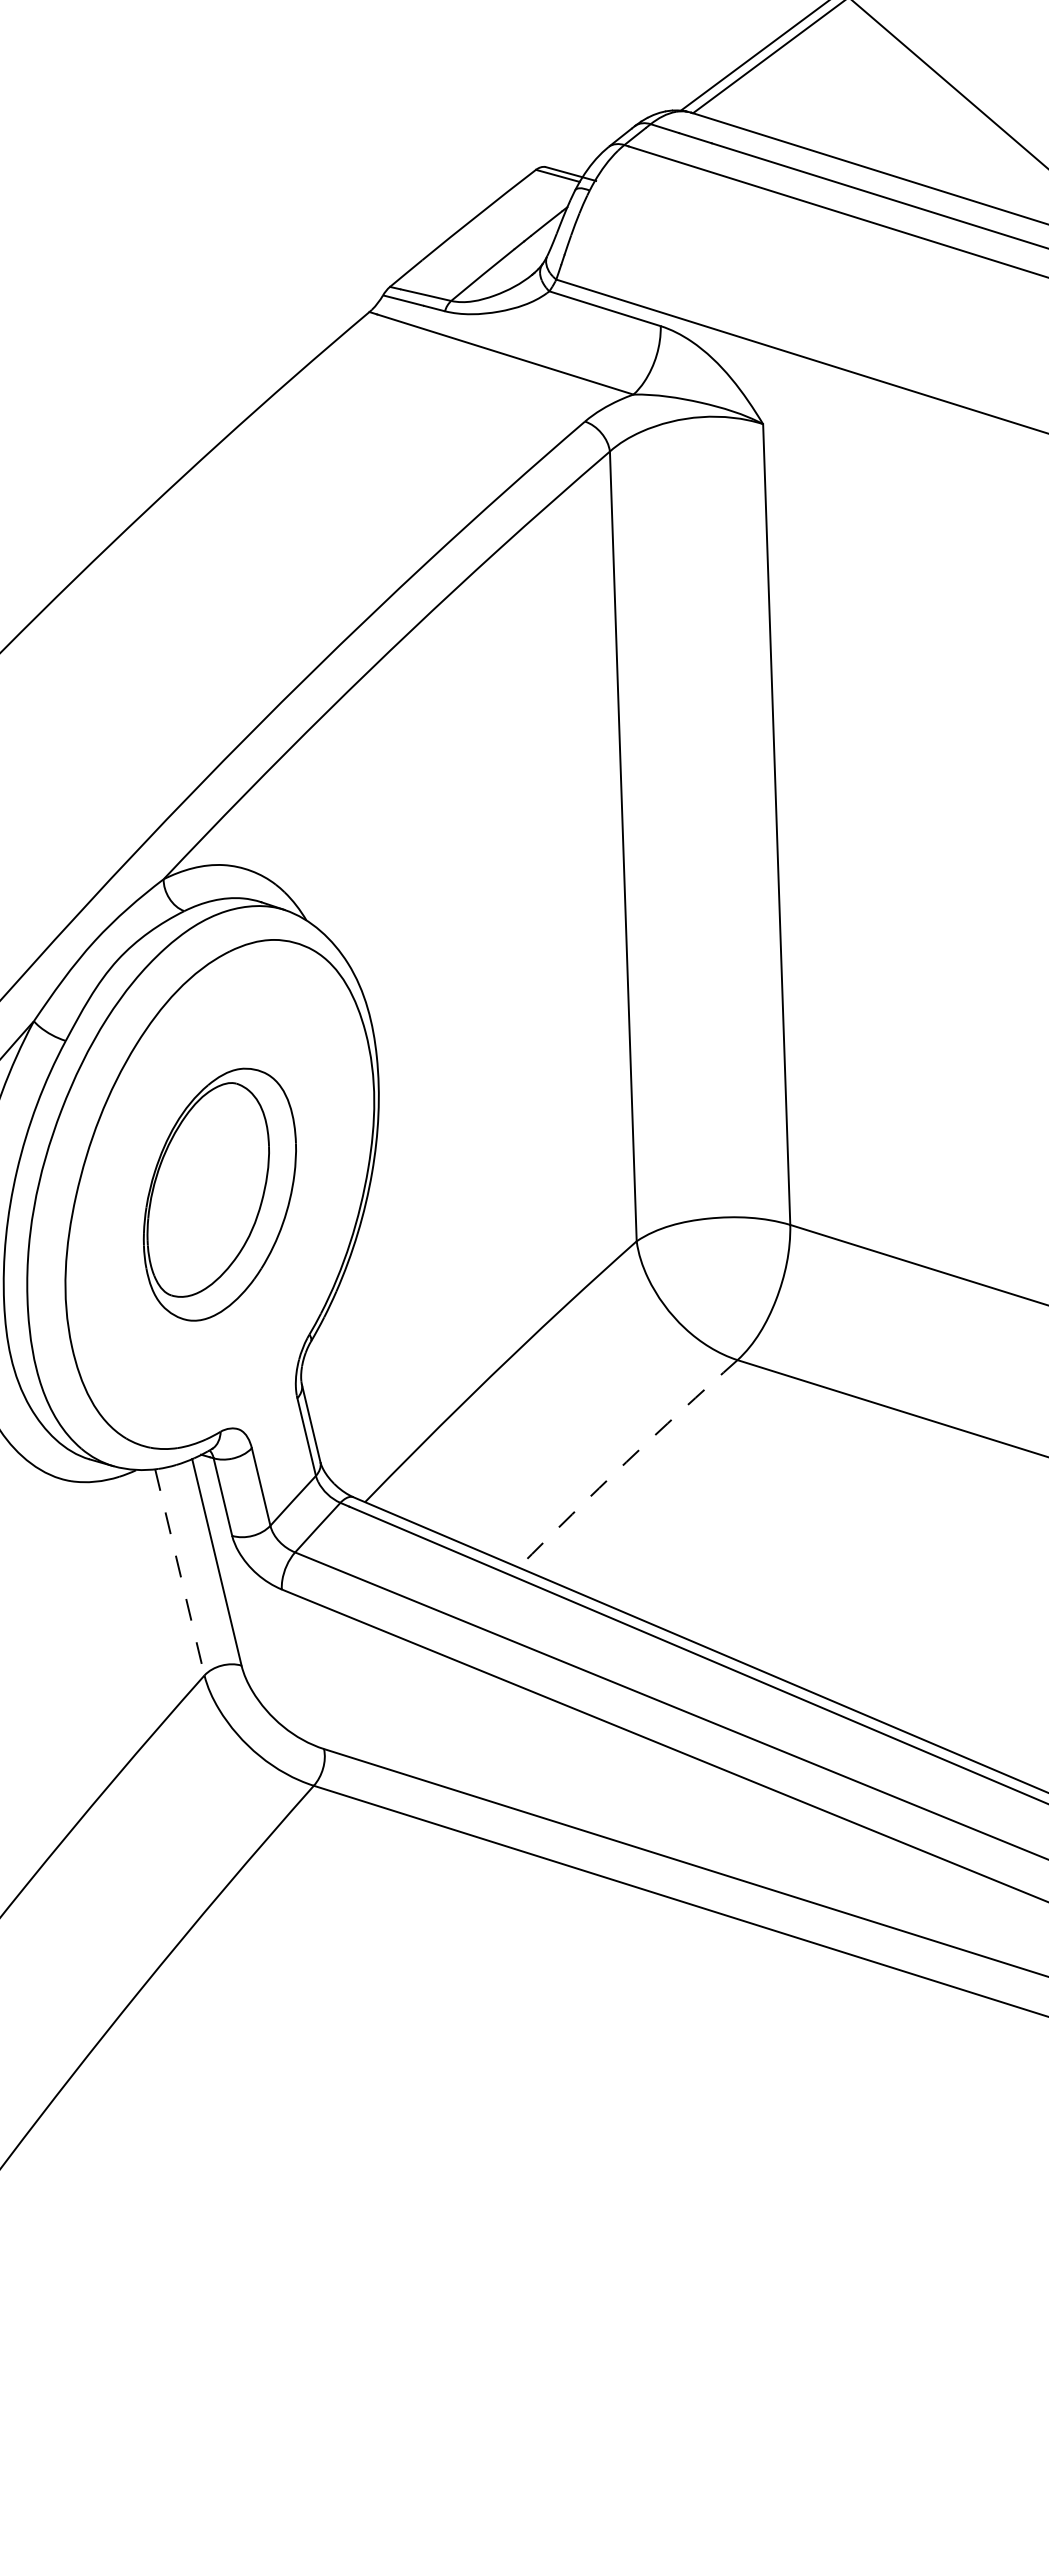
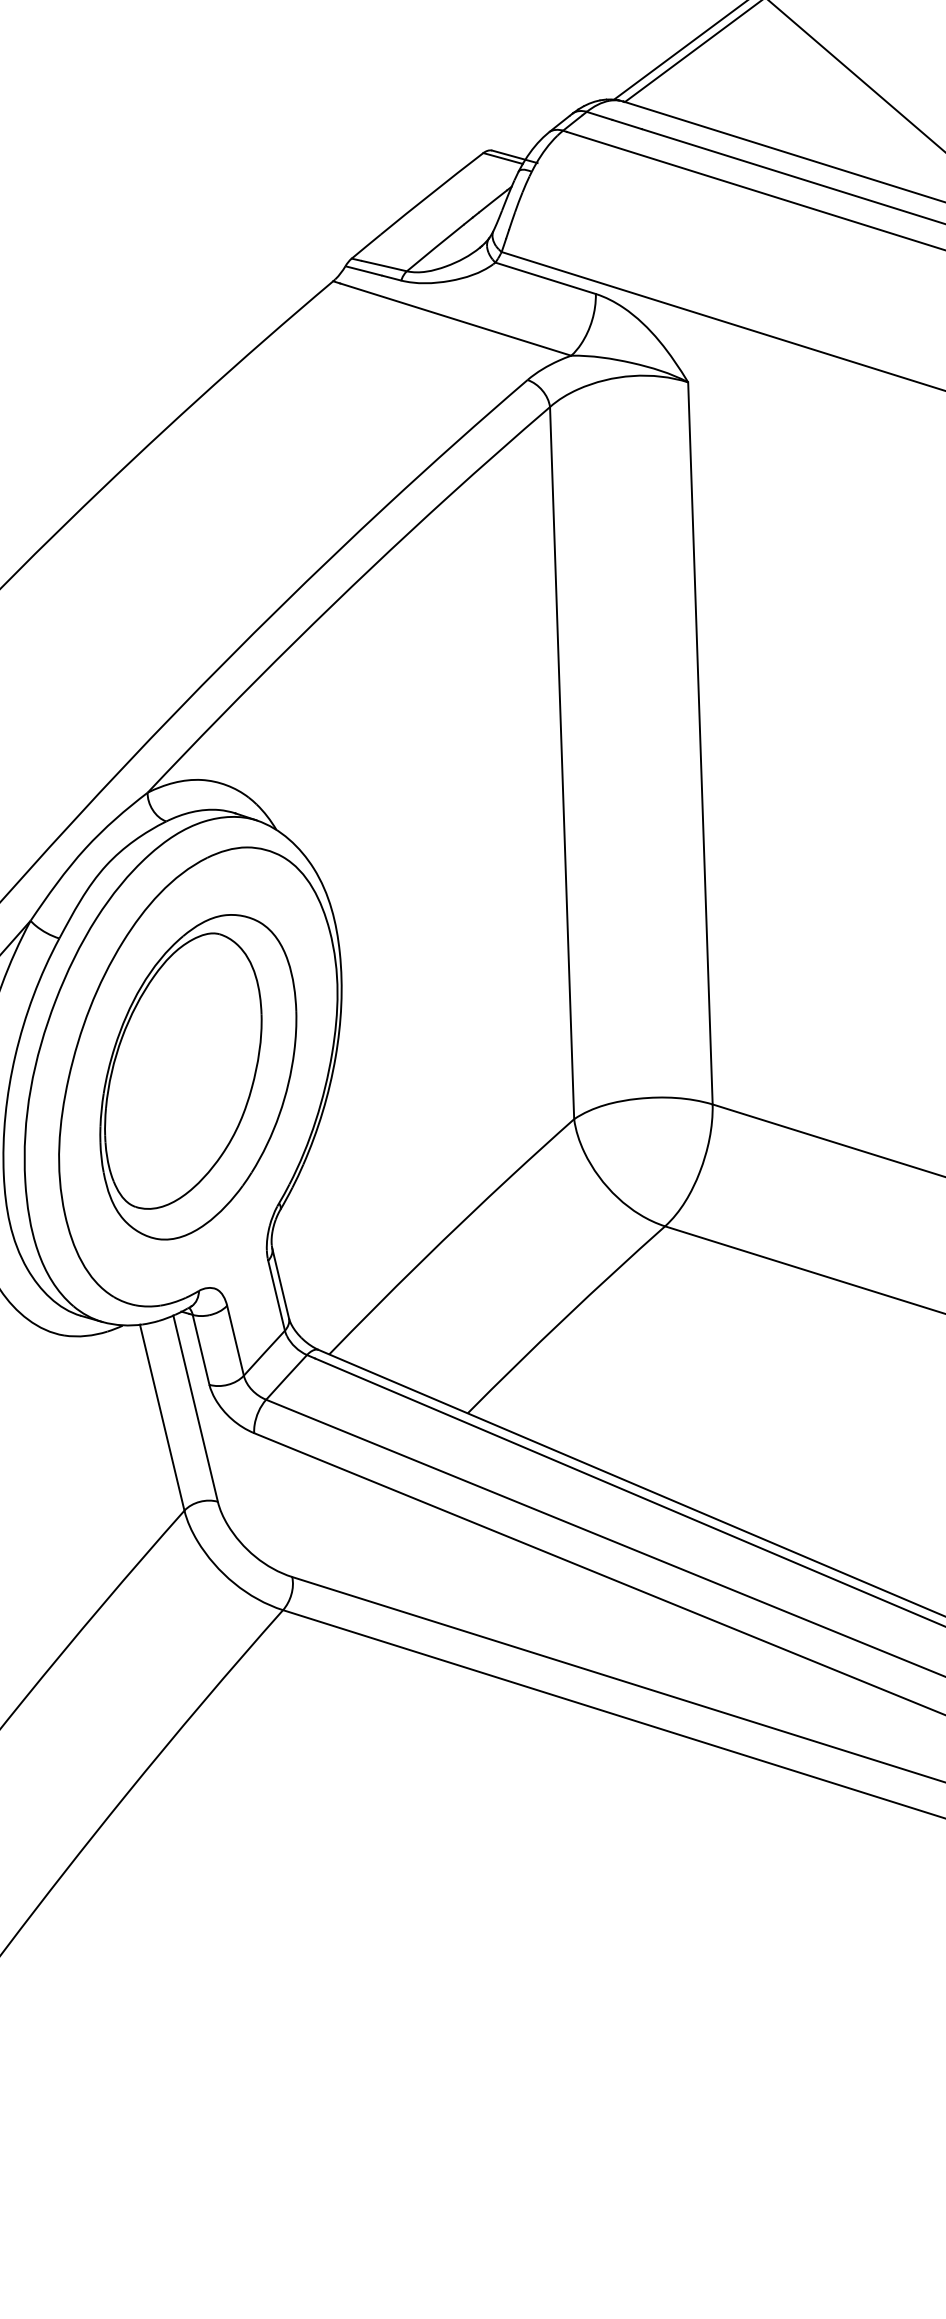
part: (219, 1194) -> (197, 1076), size x1.43
arc: (626, 1462) -> (564, 1318), dashed -> solid
line: (179, 1572) -> (161, 1417), dashed -> solid

